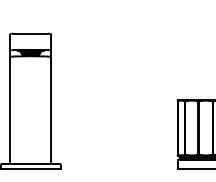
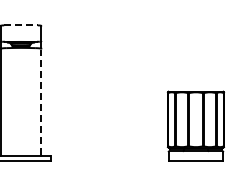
line: (30, 33) -> (20, 25), solid -> dashed
line: (51, 110) -> (41, 102), solid -> dashed

